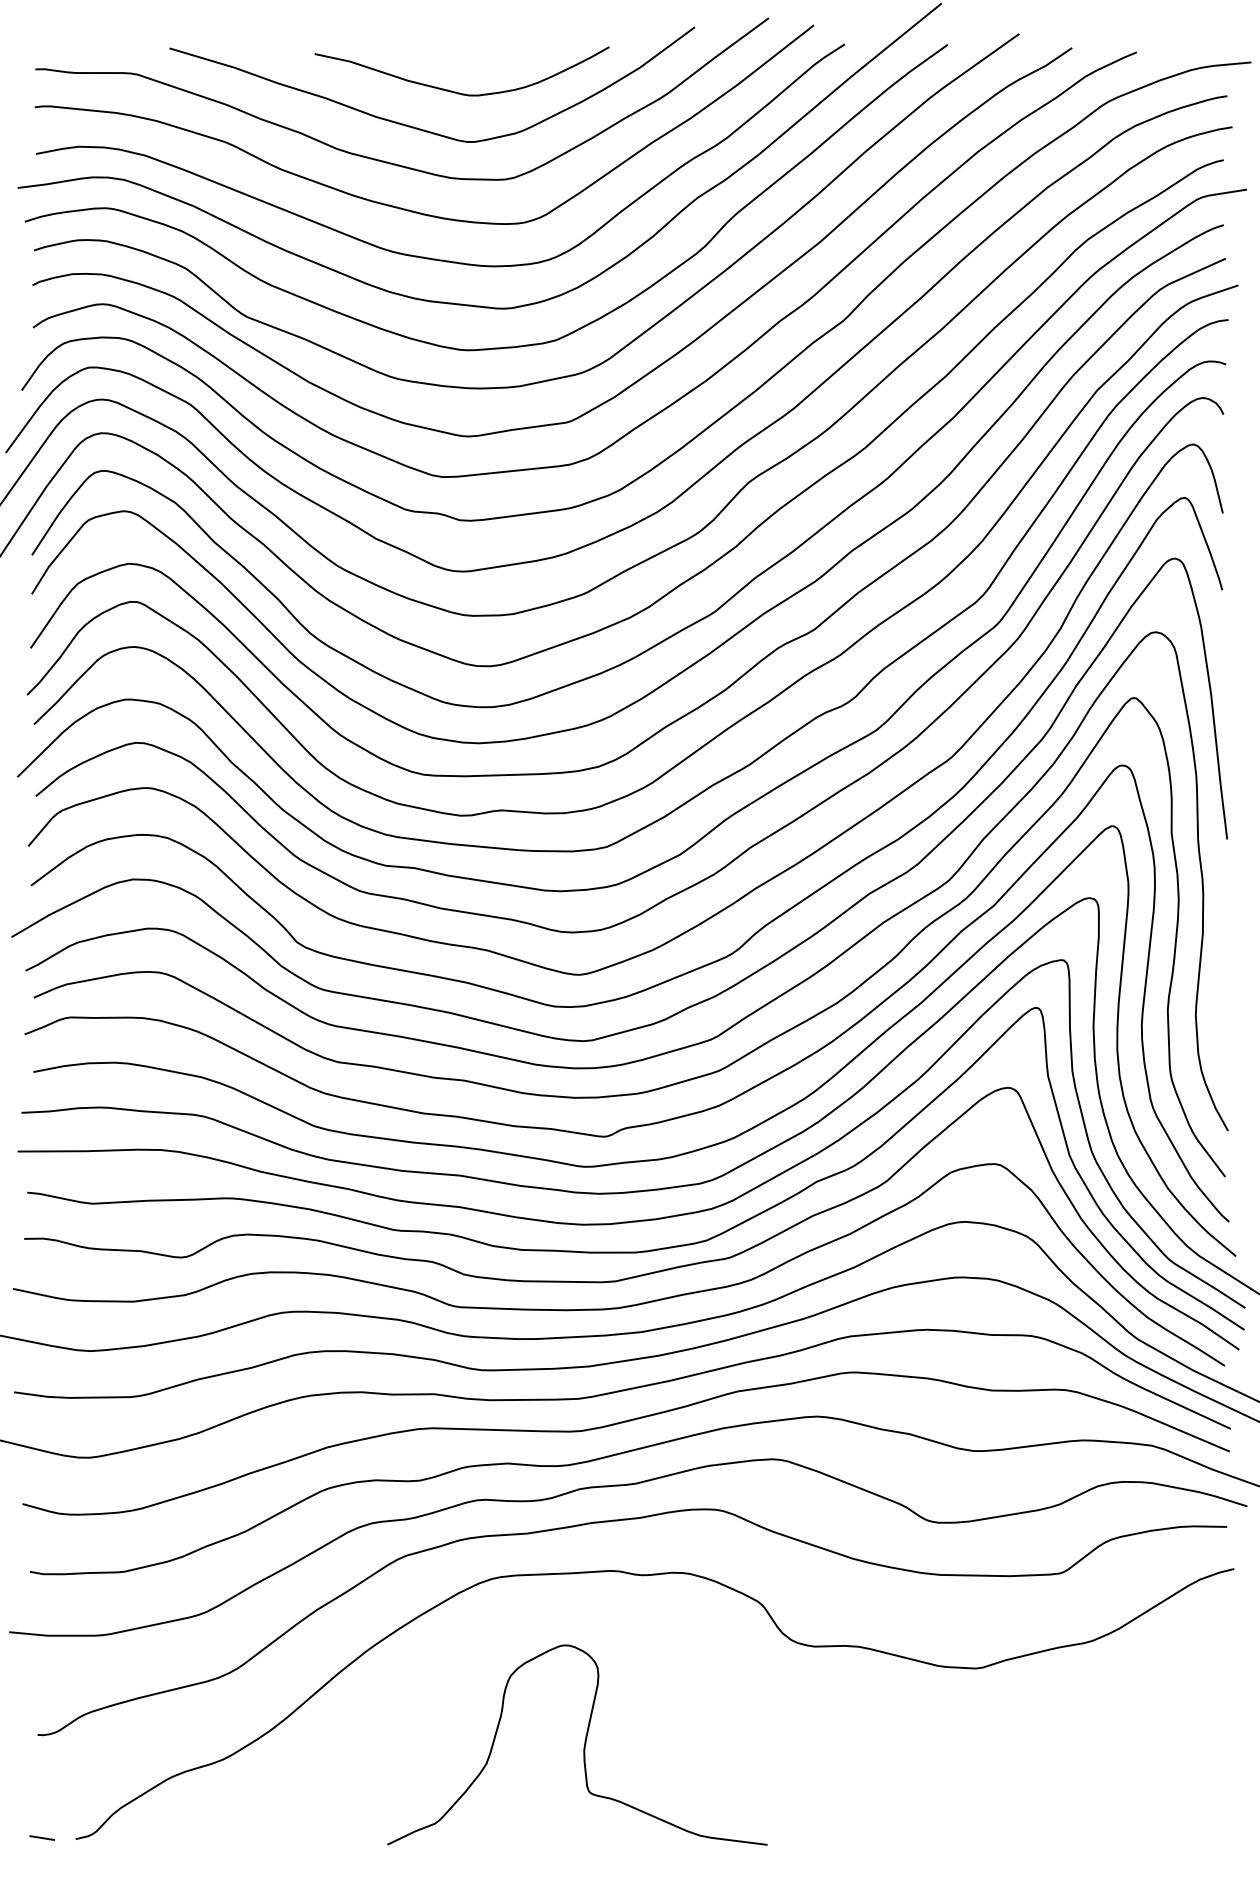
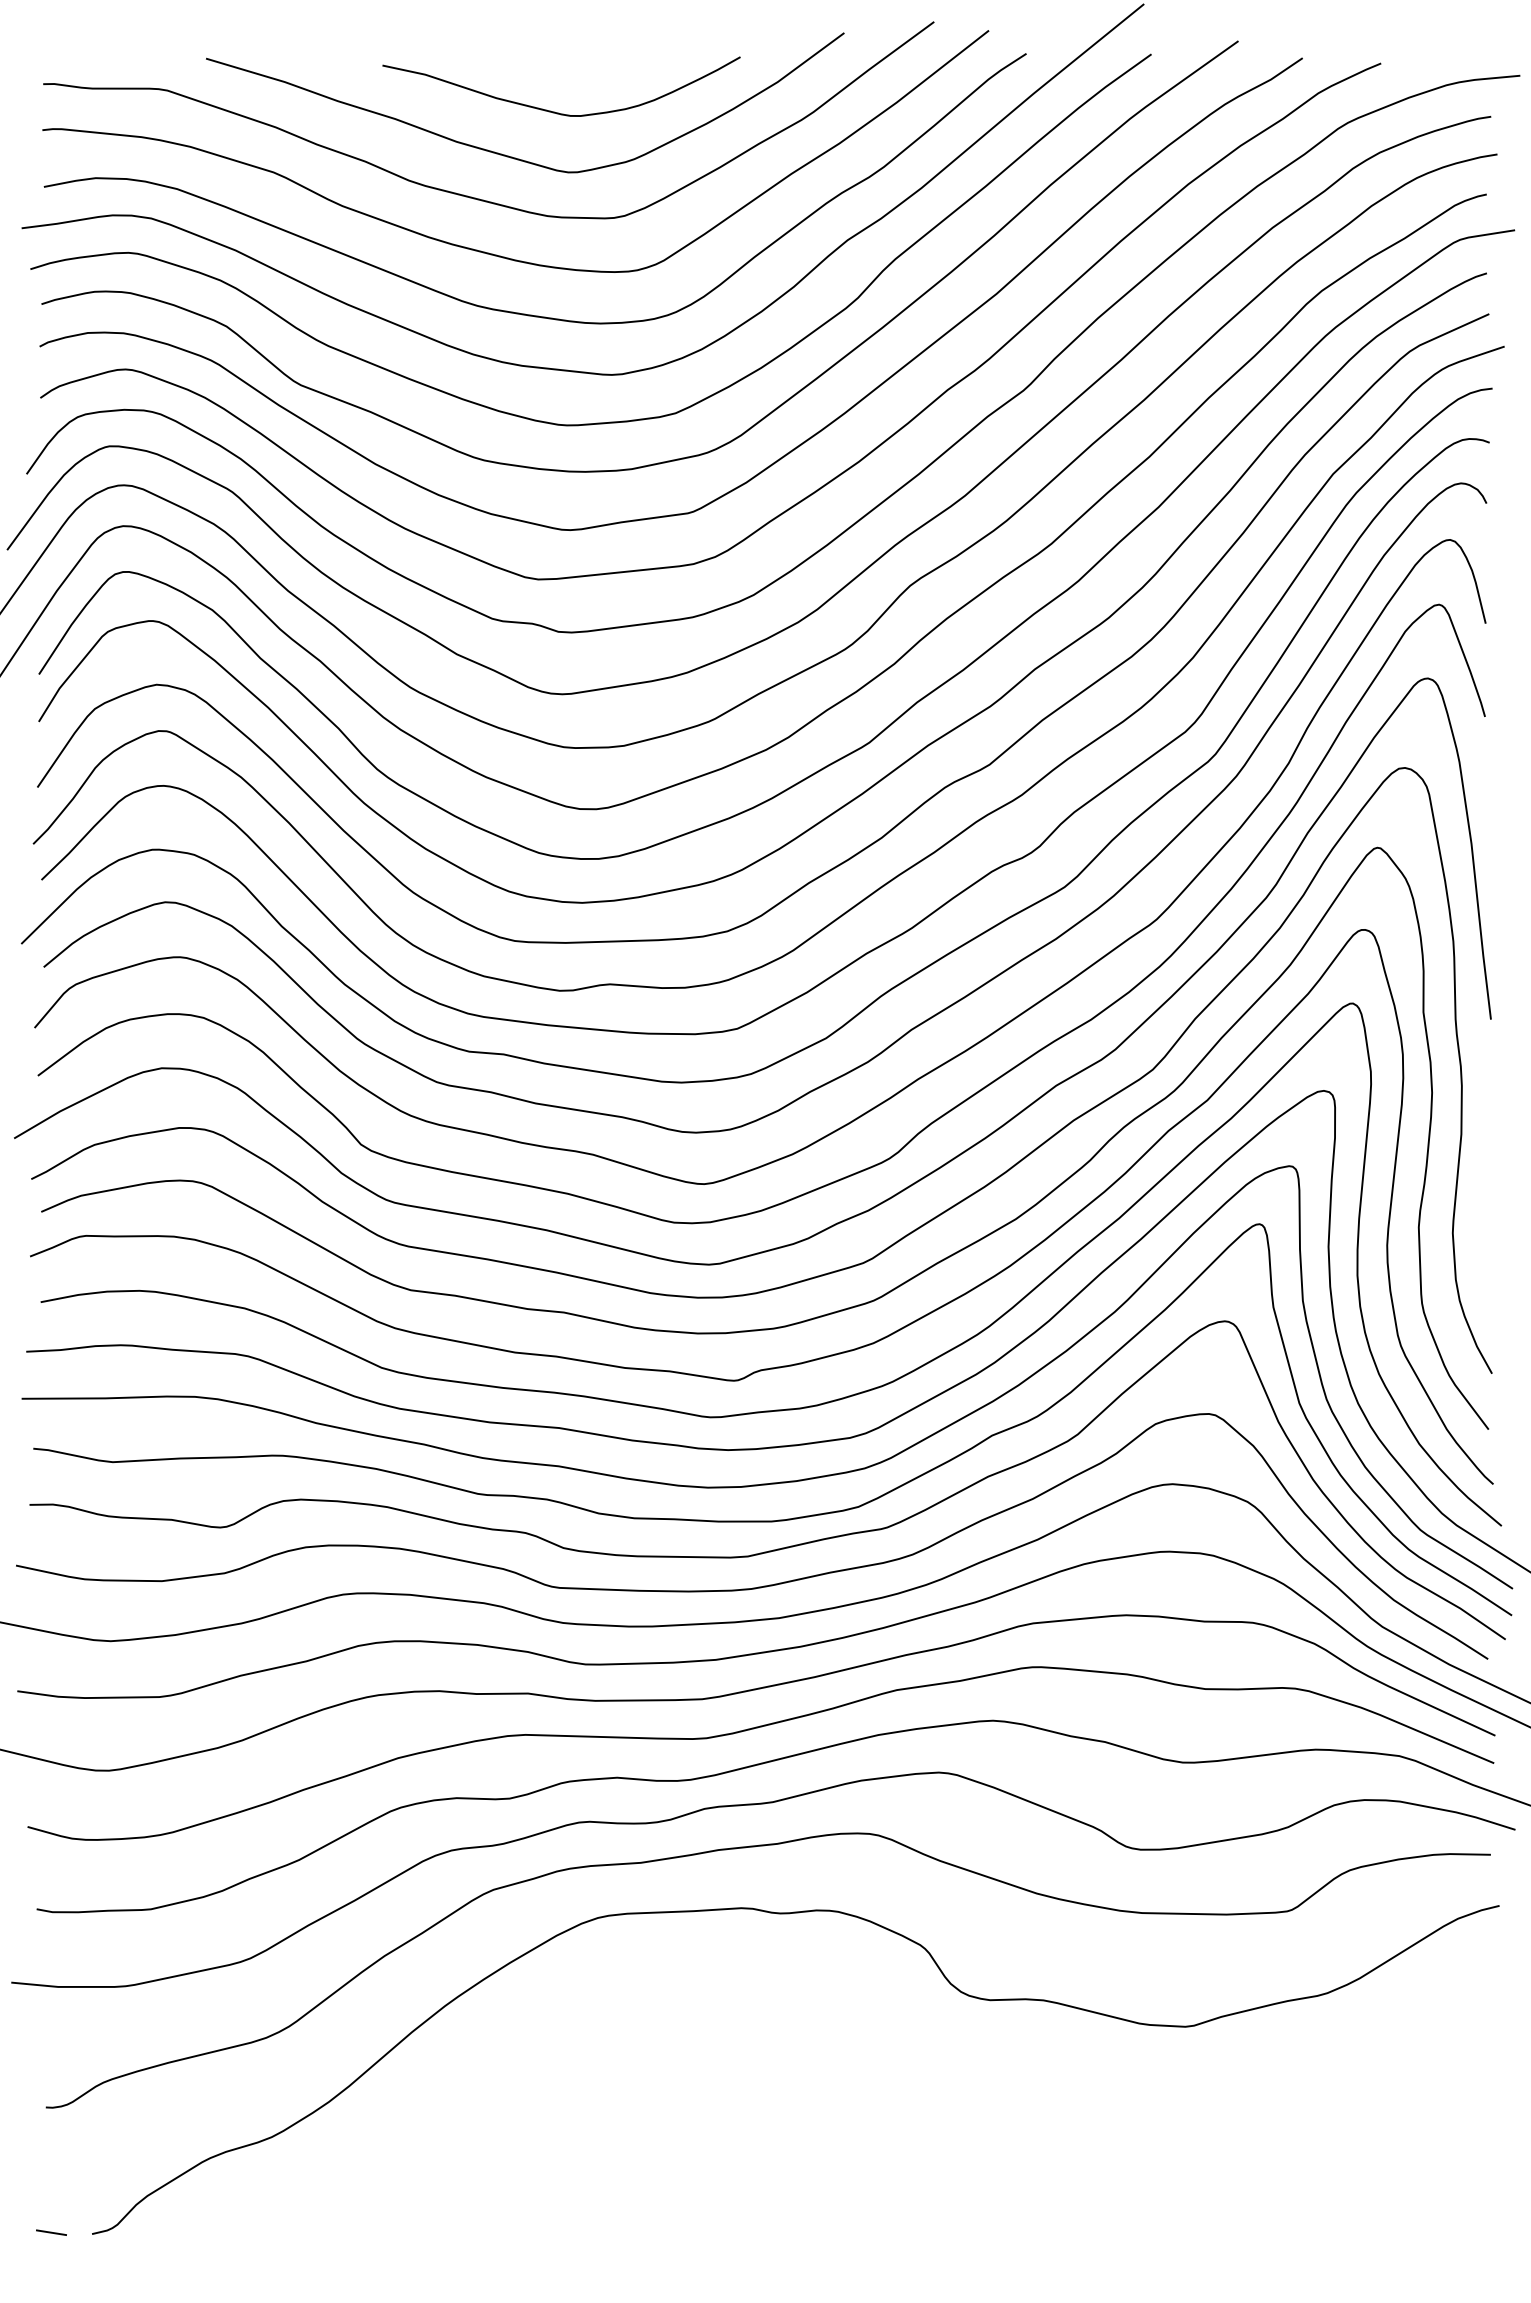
curve: (583, 1745) -> (709, 2120), removed

